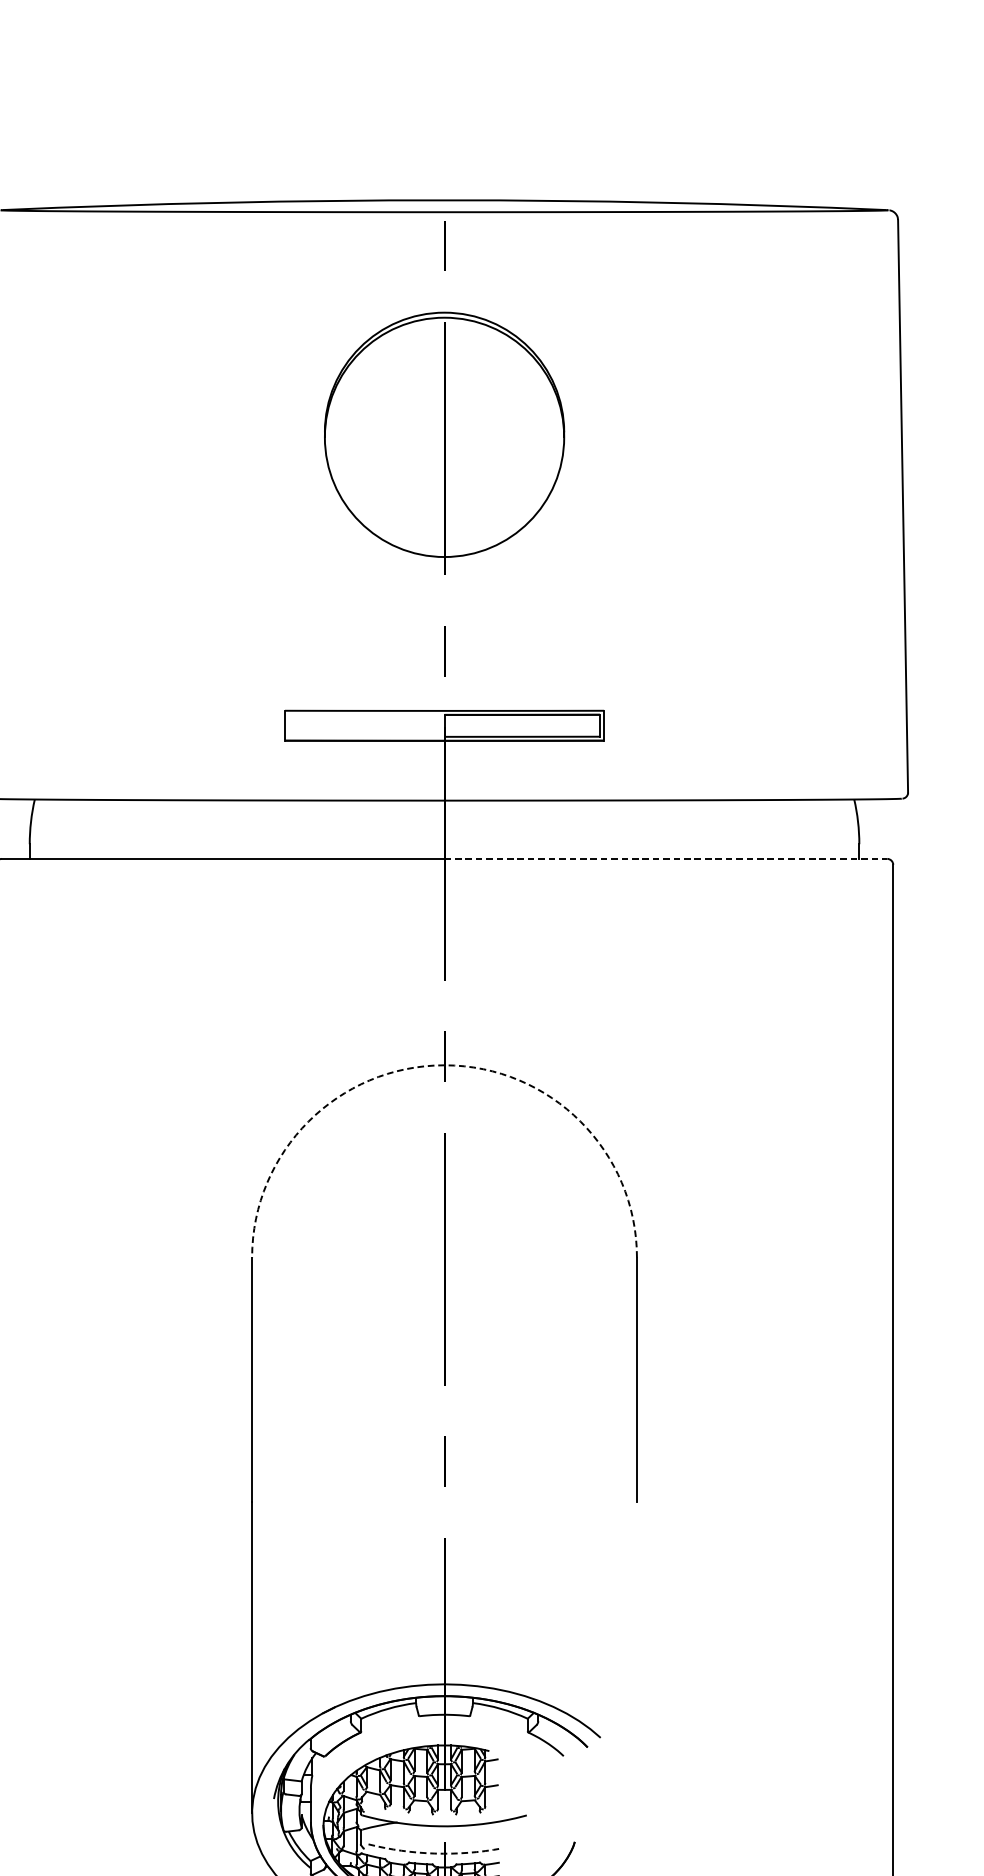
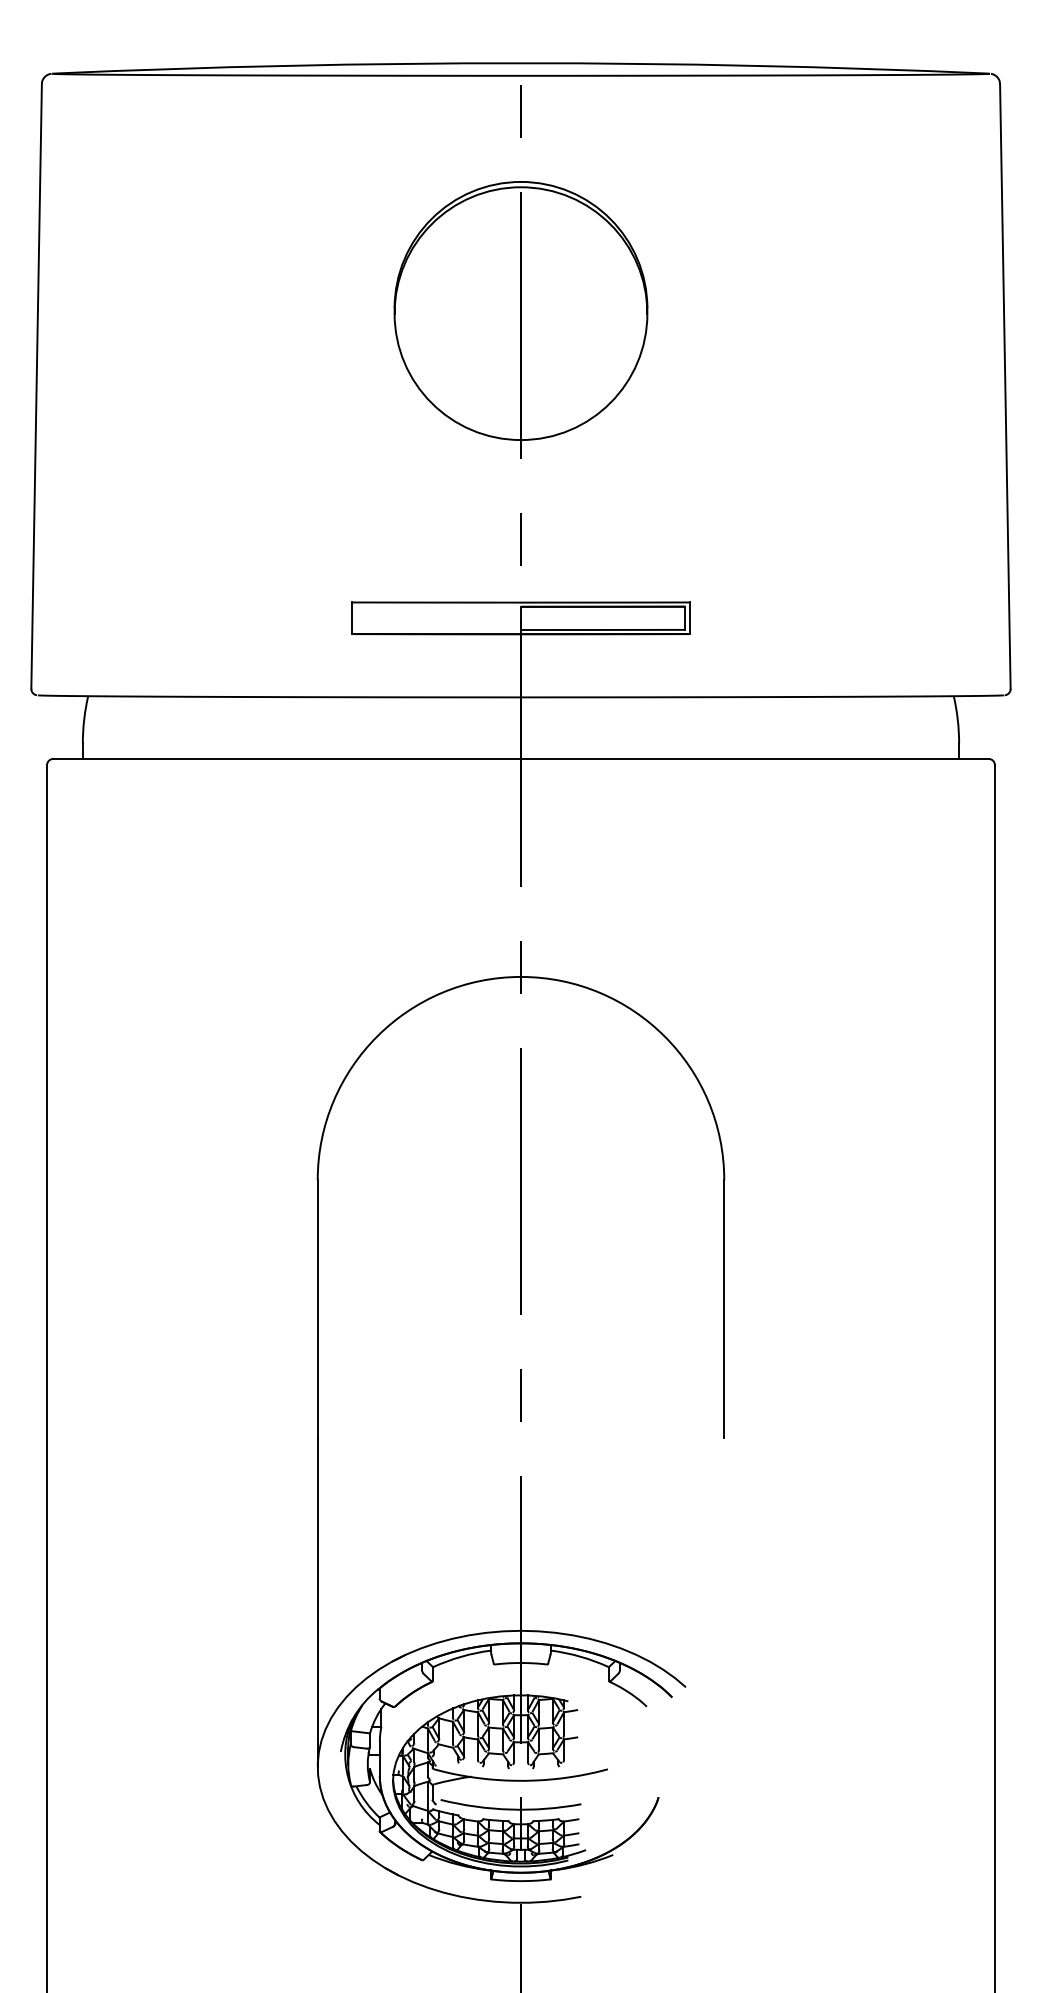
line: (665, 858) -> (754, 758), dashed -> solid
arc: (444, 1064) -> (520, 976), dashed -> solid
arc: (434, 1853) -> (510, 1809), dashed -> solid

